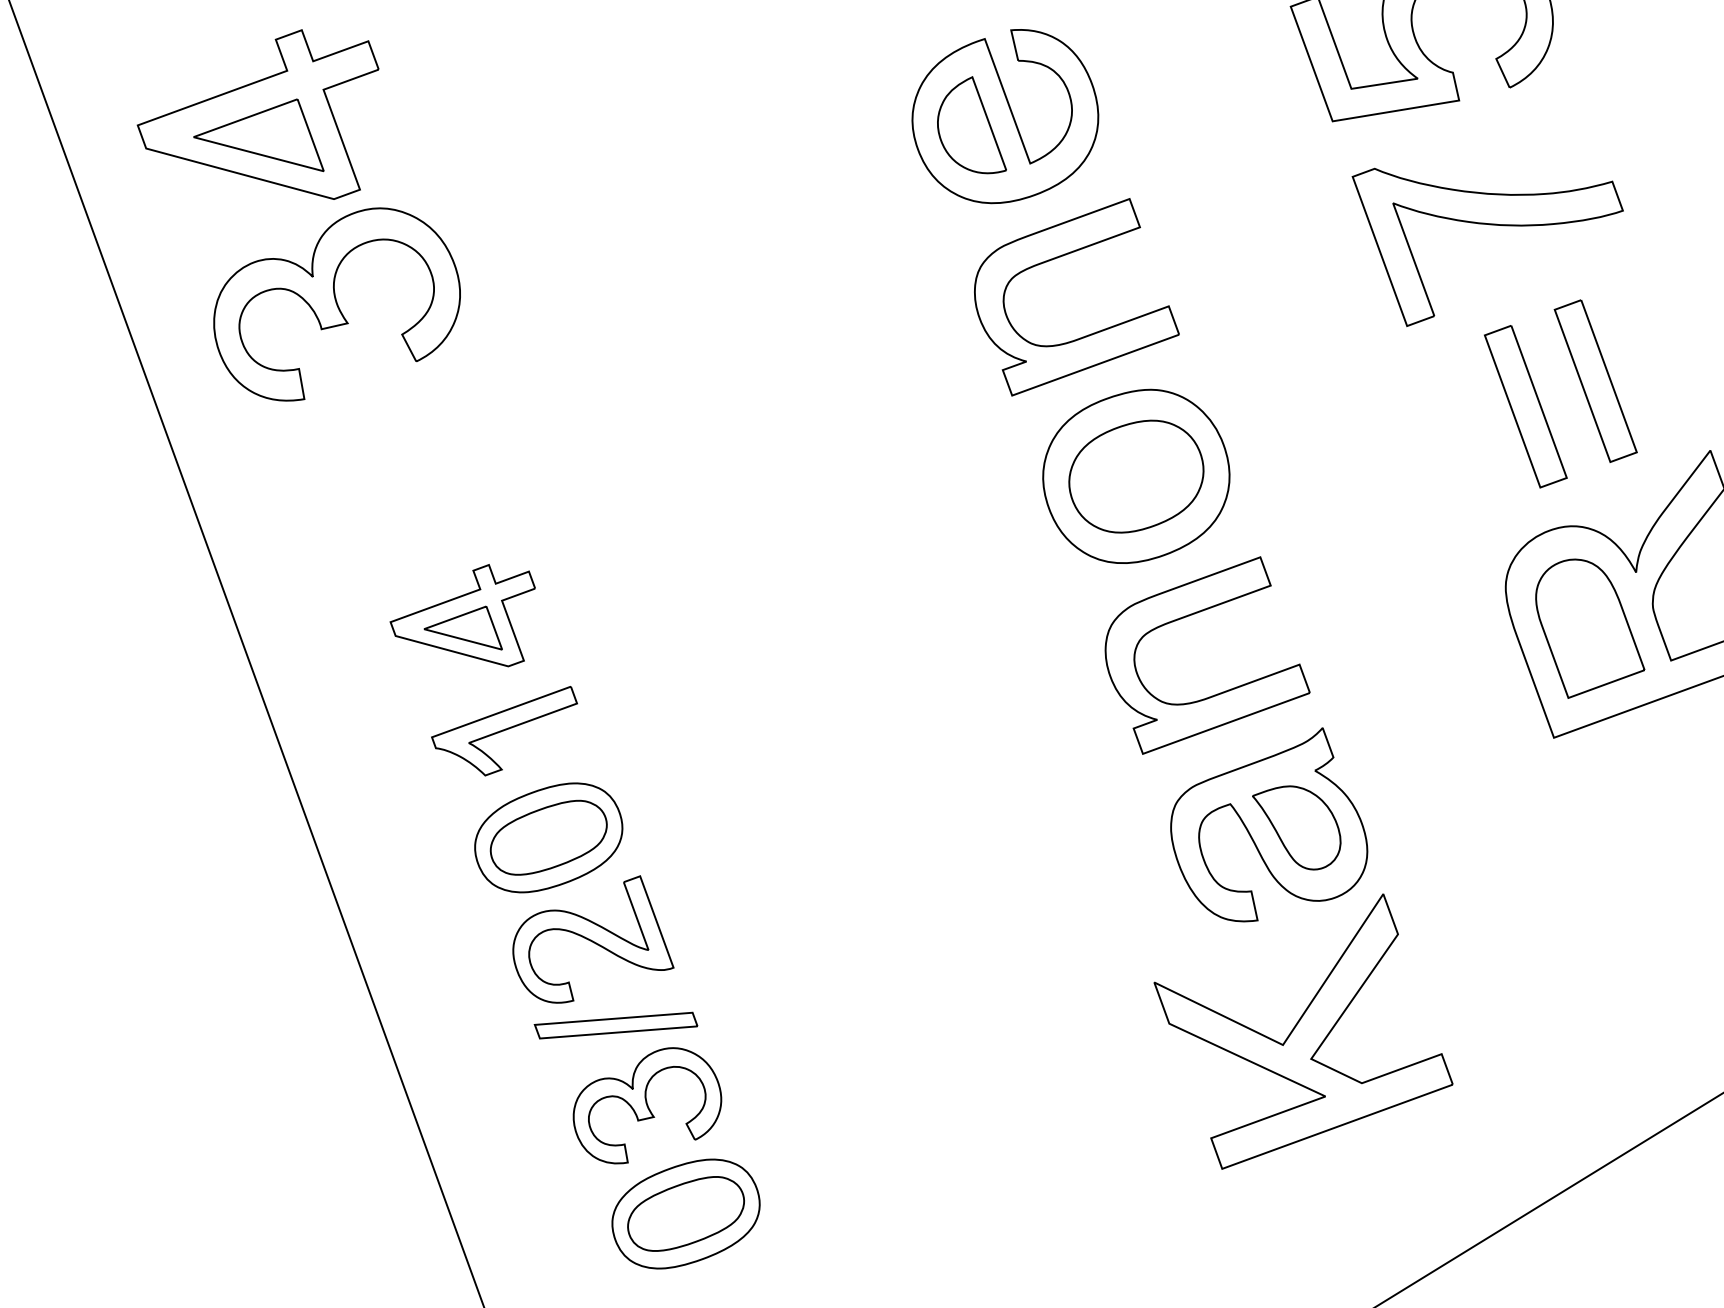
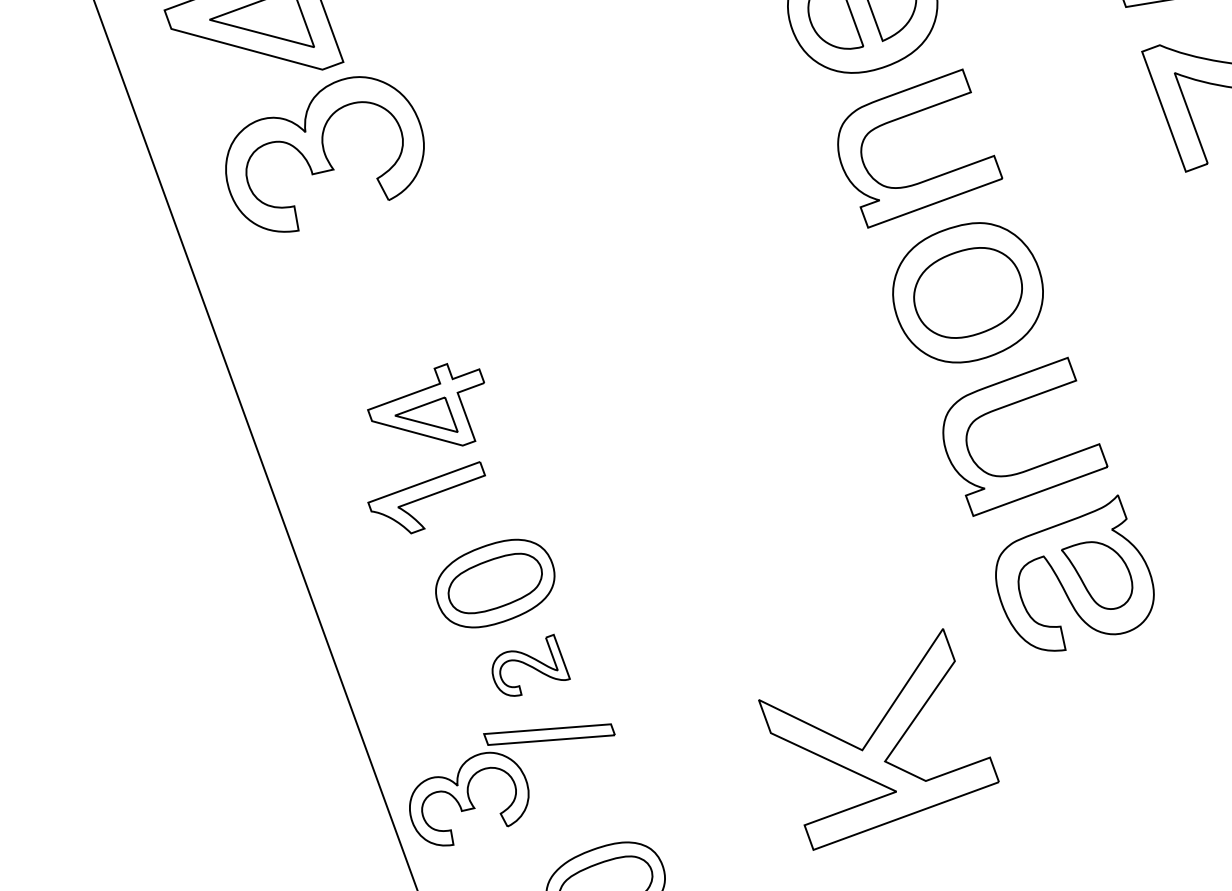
part: (504, 731) -> (426, 498), moved
part: (593, 939) -> (531, 665), size x0.6
part: (1303, 1031) -> (878, 739), moved
part: (647, 1105) -> (469, 798), moved

